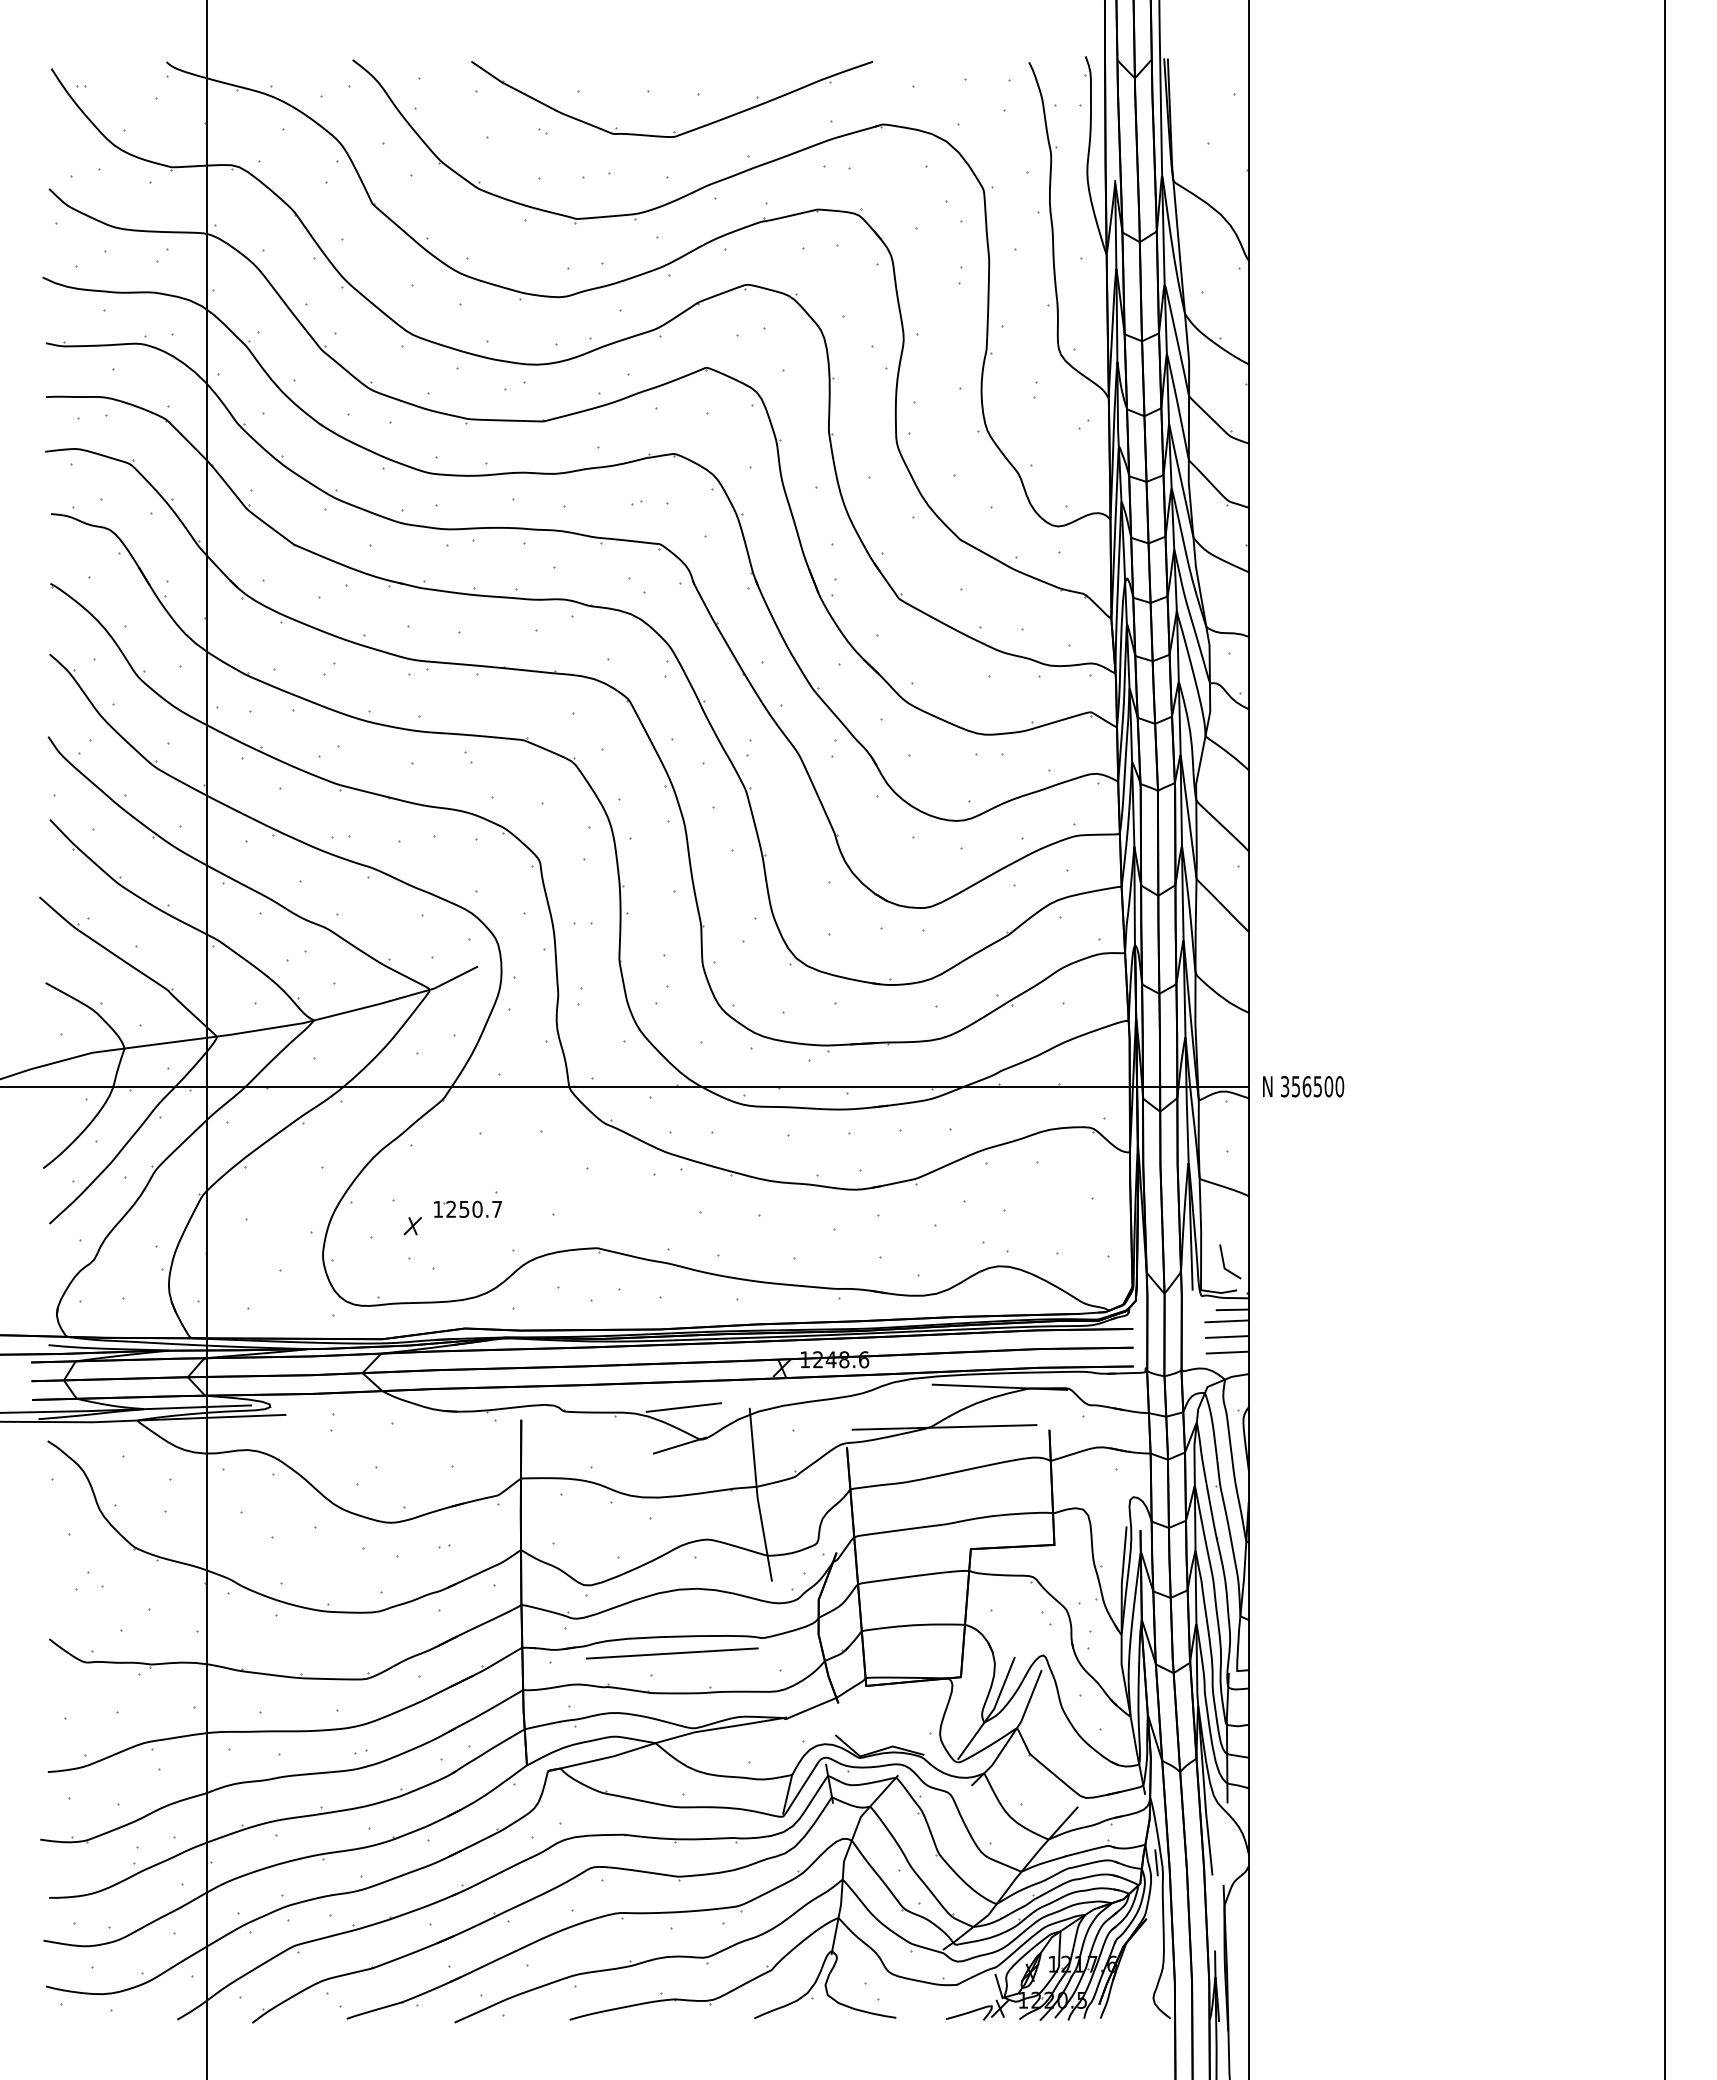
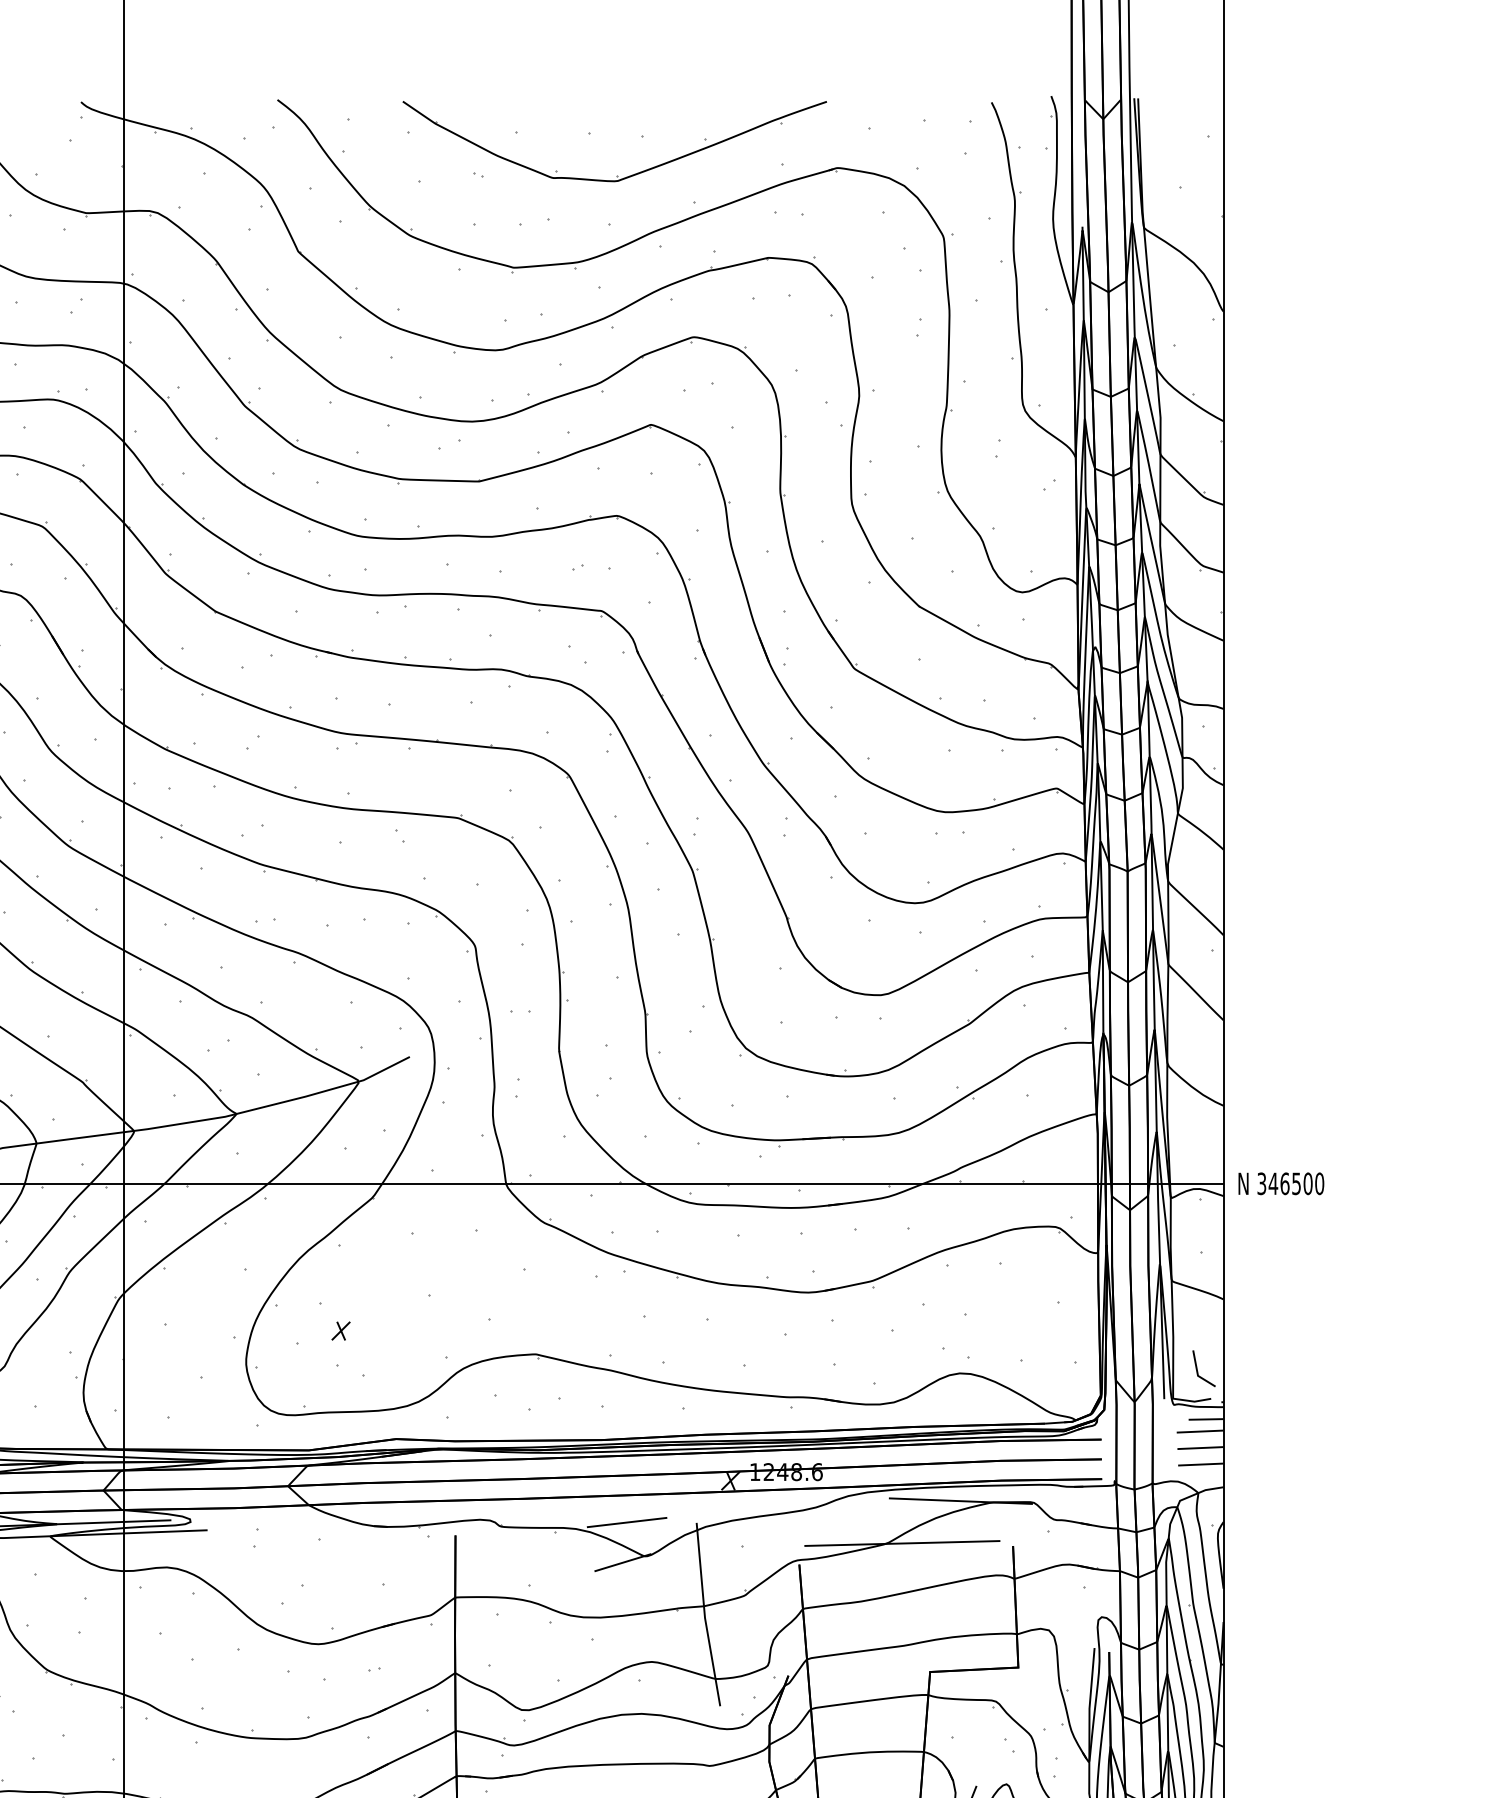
text: (1295, 1086) -> (1272, 1183), 356500 -> 346500
part: (467, 1208) -> (398, 1312), removed
line: (672, 1653) -> (615, 1782), removed

